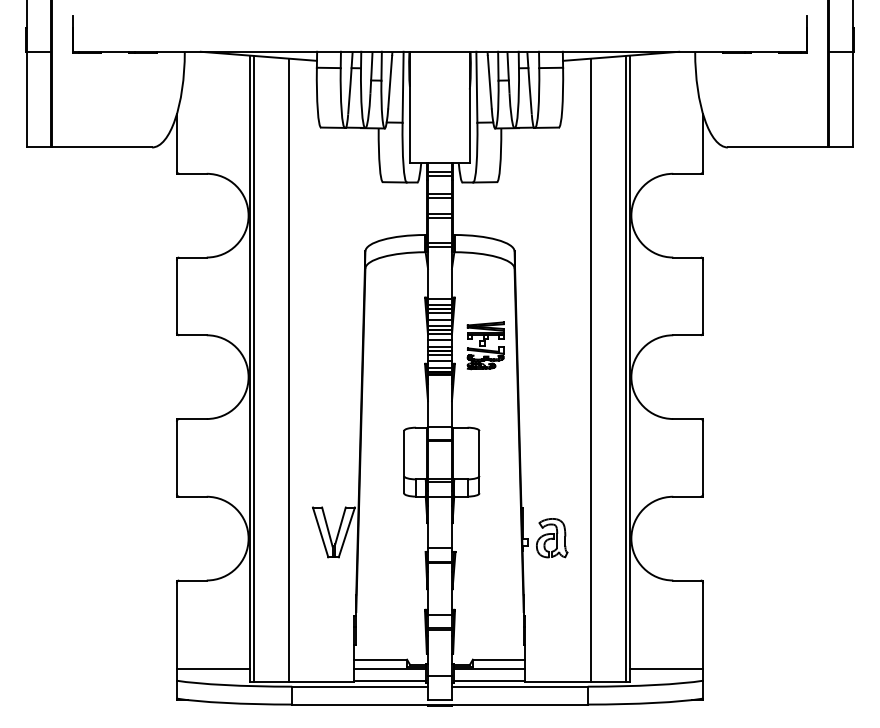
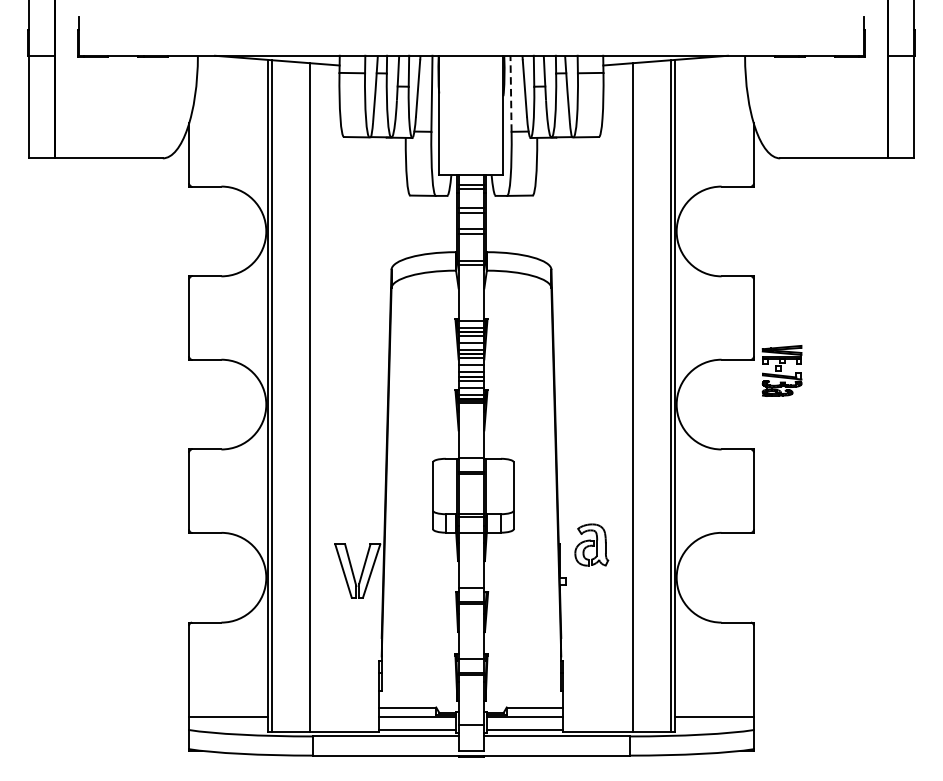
line: (476, 86) -> (510, 92), solid -> dashed
part: (485, 345) -> (781, 370), moved
part: (552, 538) -> (592, 545), moved

